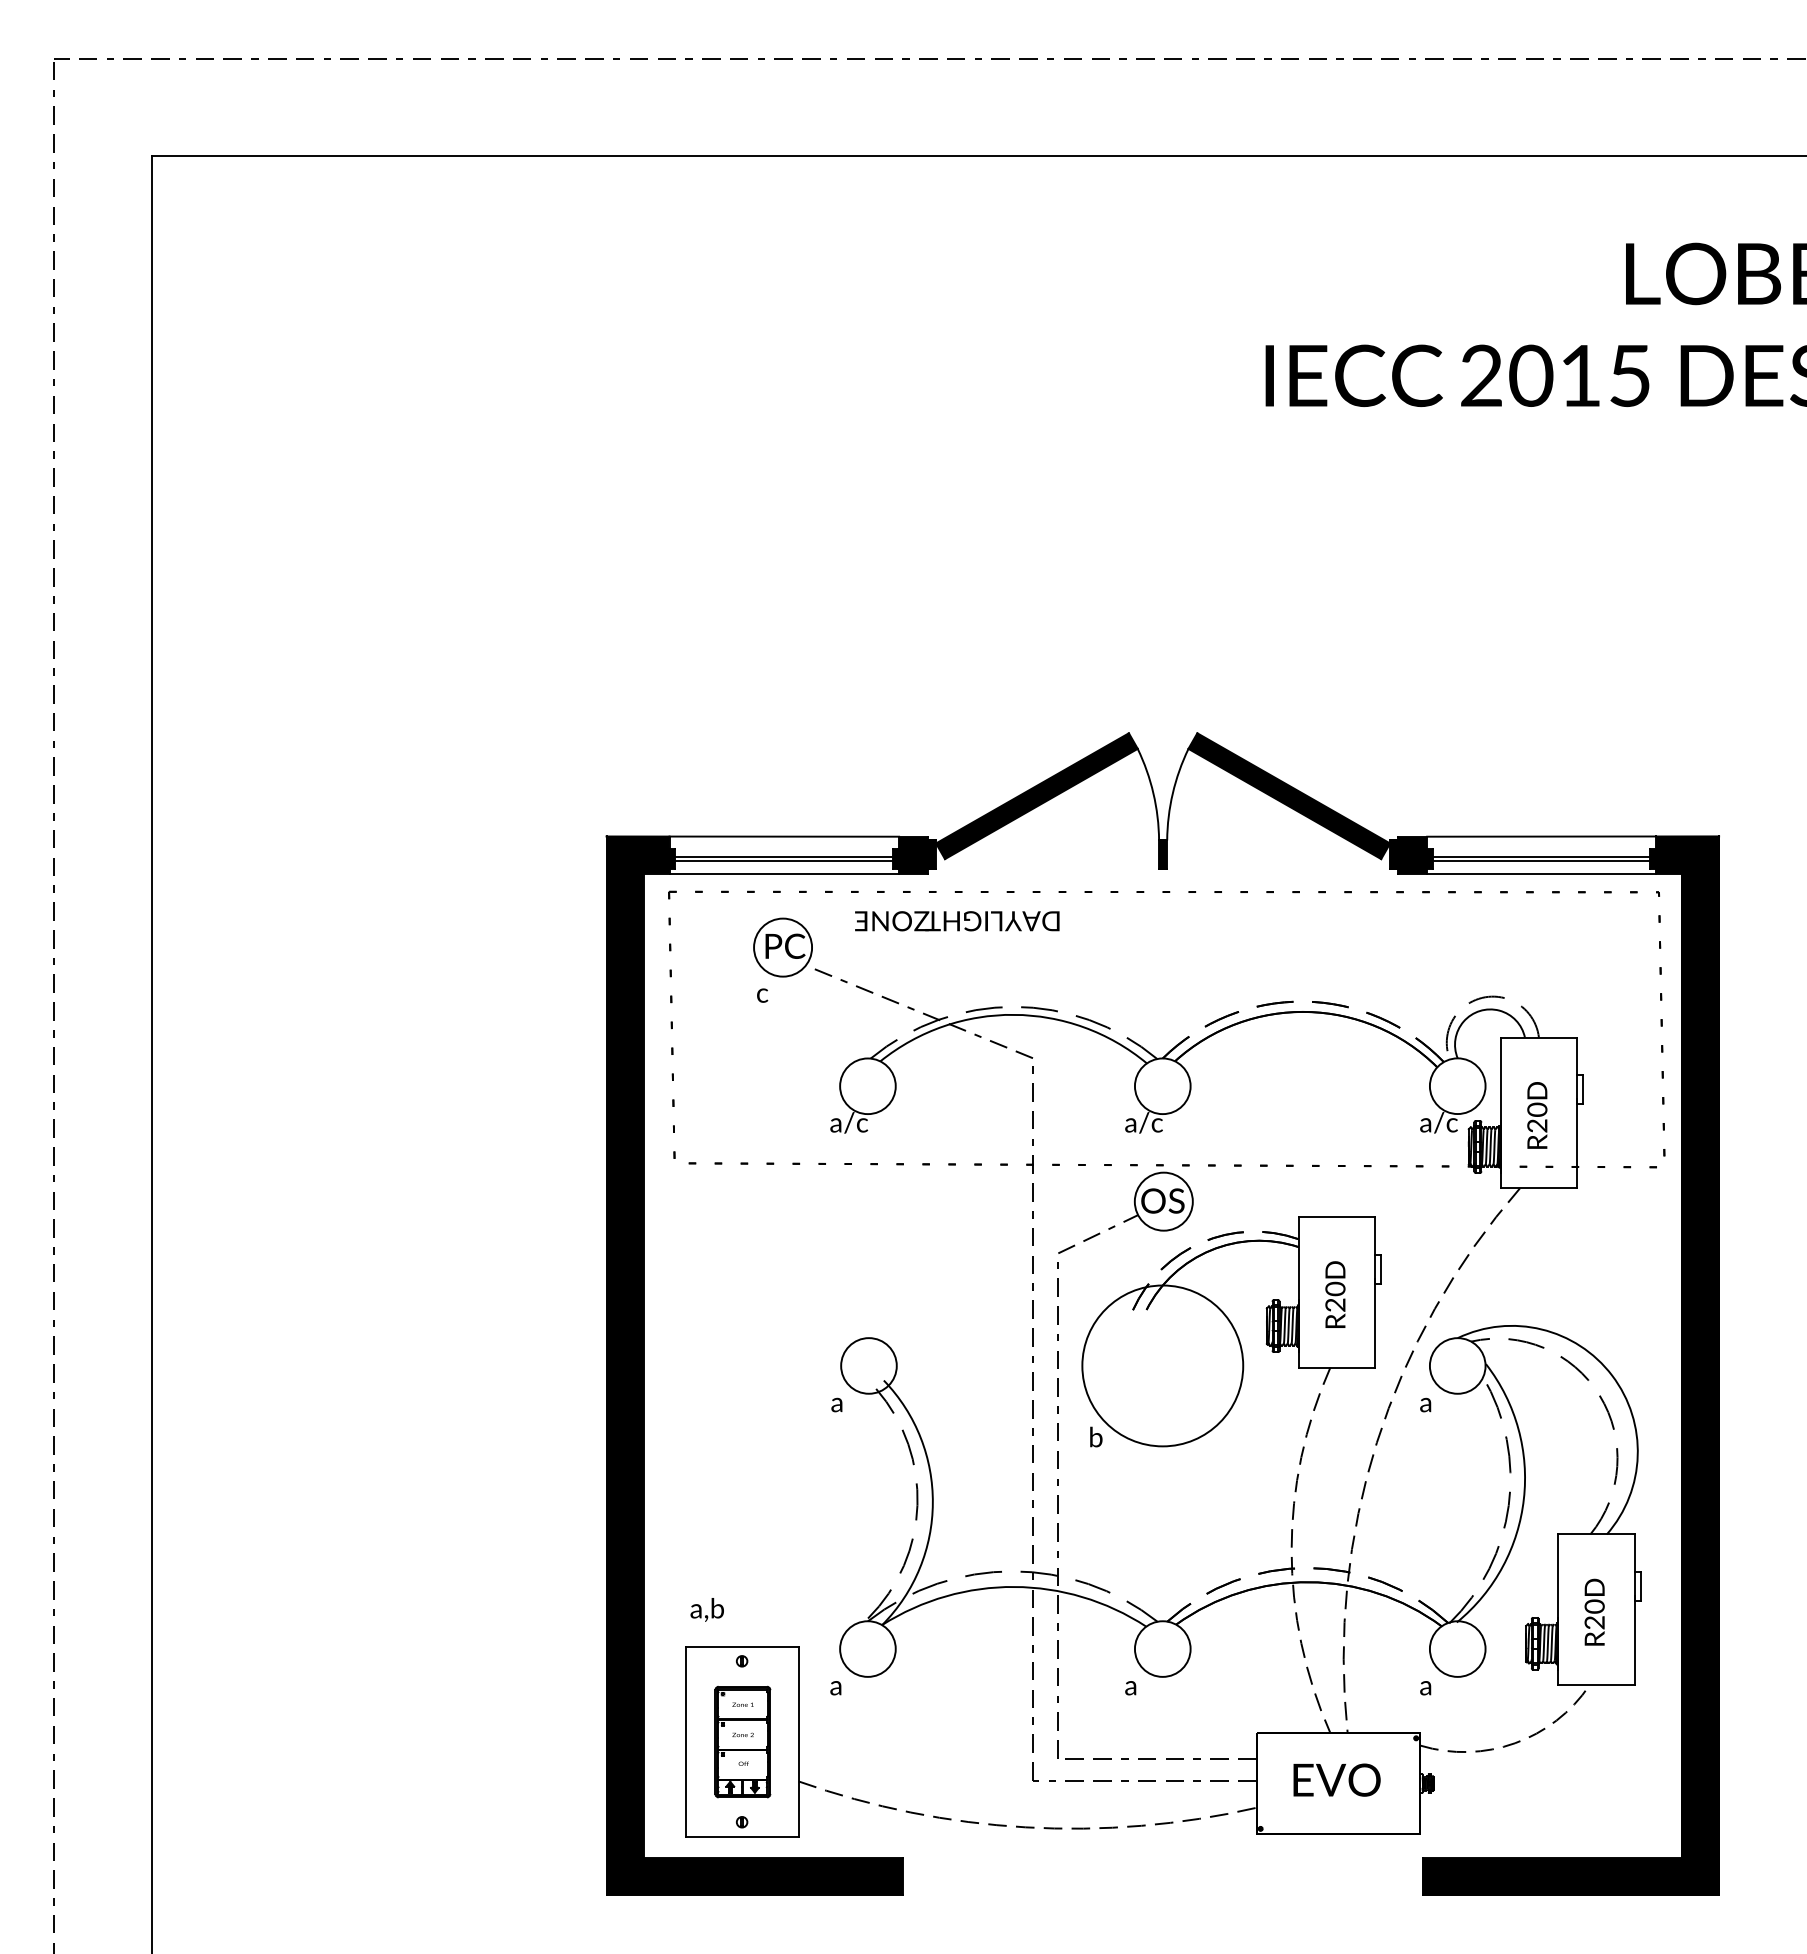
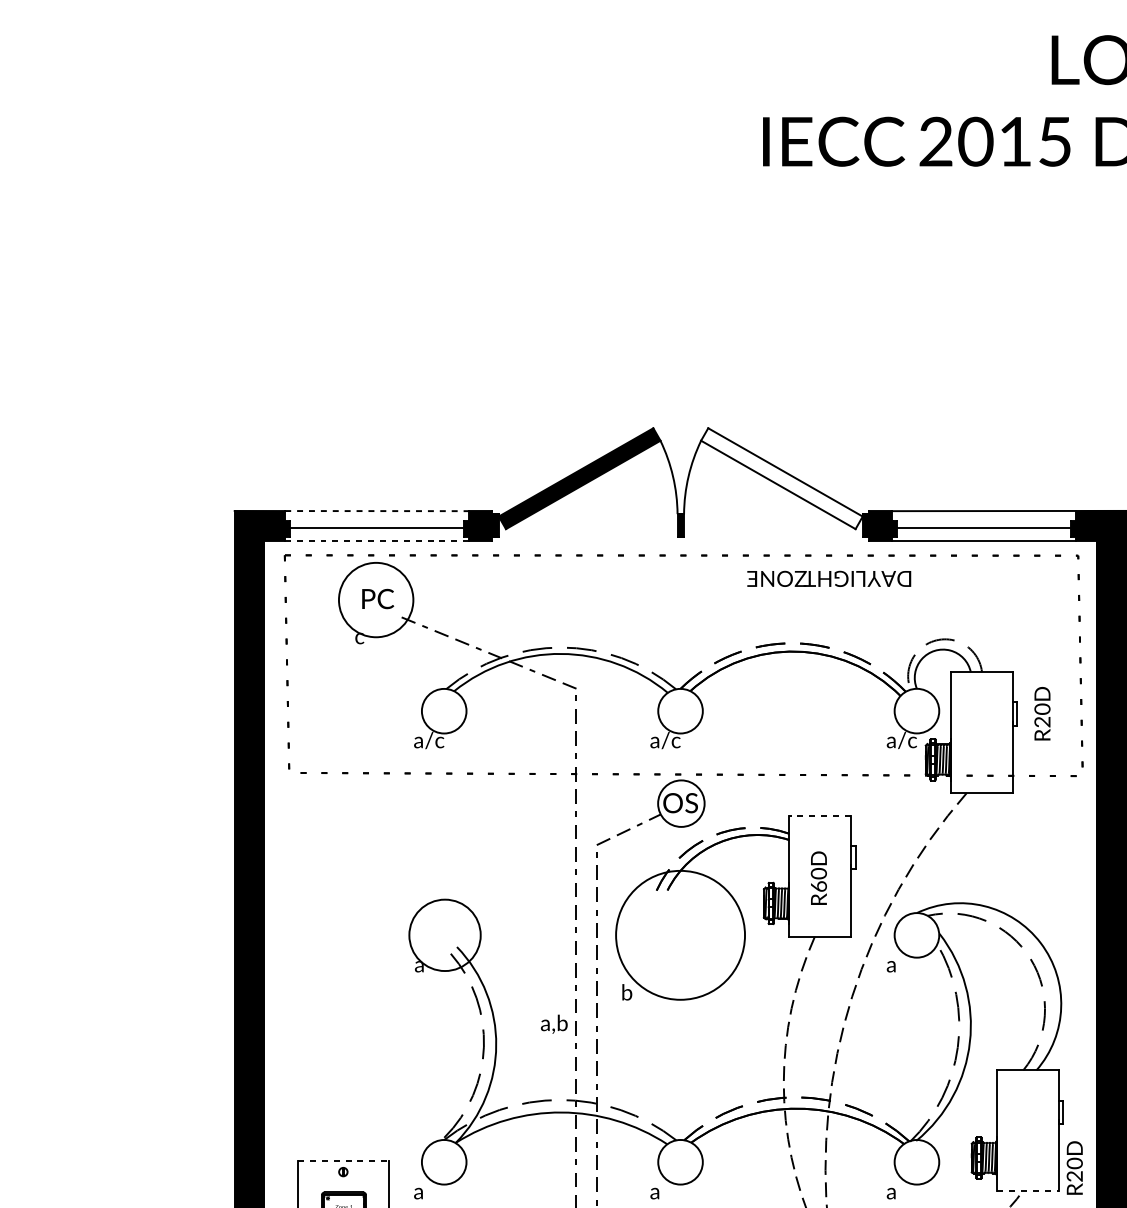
fill: (1289, 796) -> (782, 478), removed
line: (784, 836) -> (377, 510), solid -> dashed
line: (783, 860) -> (376, 530), removed
line: (1541, 860) -> (984, 530), removed
line: (784, 873) -> (377, 540), solid -> dashed
text: (957, 921) -> (829, 579), moved
circle: (783, 947) -> (376, 599), size x1.6
text: (1537, 1115) -> (1042, 713), moved
line: (1336, 1216) -> (819, 815), solid -> dashed
text: (1335, 1304) -> (818, 886), R20D -> R60D
circle: (868, 1365) -> (444, 934), size x1.6
text: (706, 1609) -> (553, 1023), moved
text: (1594, 1611) -> (1074, 1167), moved
line: (742, 1647) -> (343, 1161), solid -> dashed
line: (1596, 1685) -> (1028, 1191), solid -> dashed

